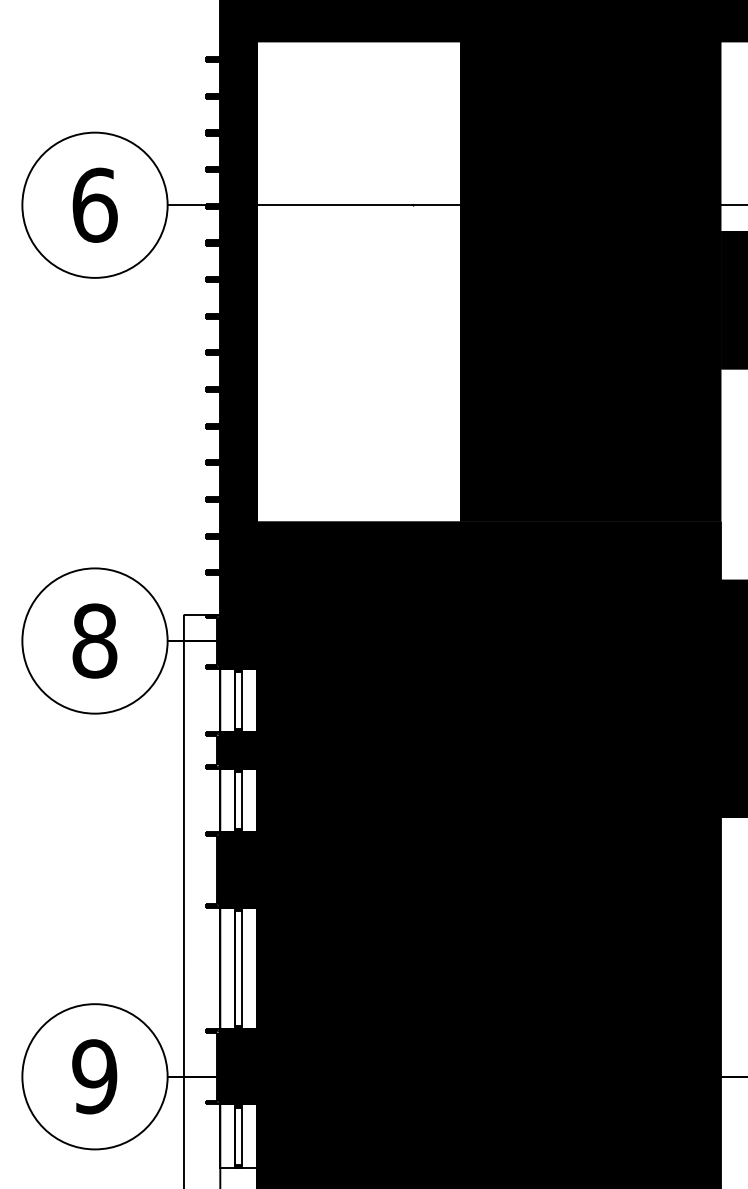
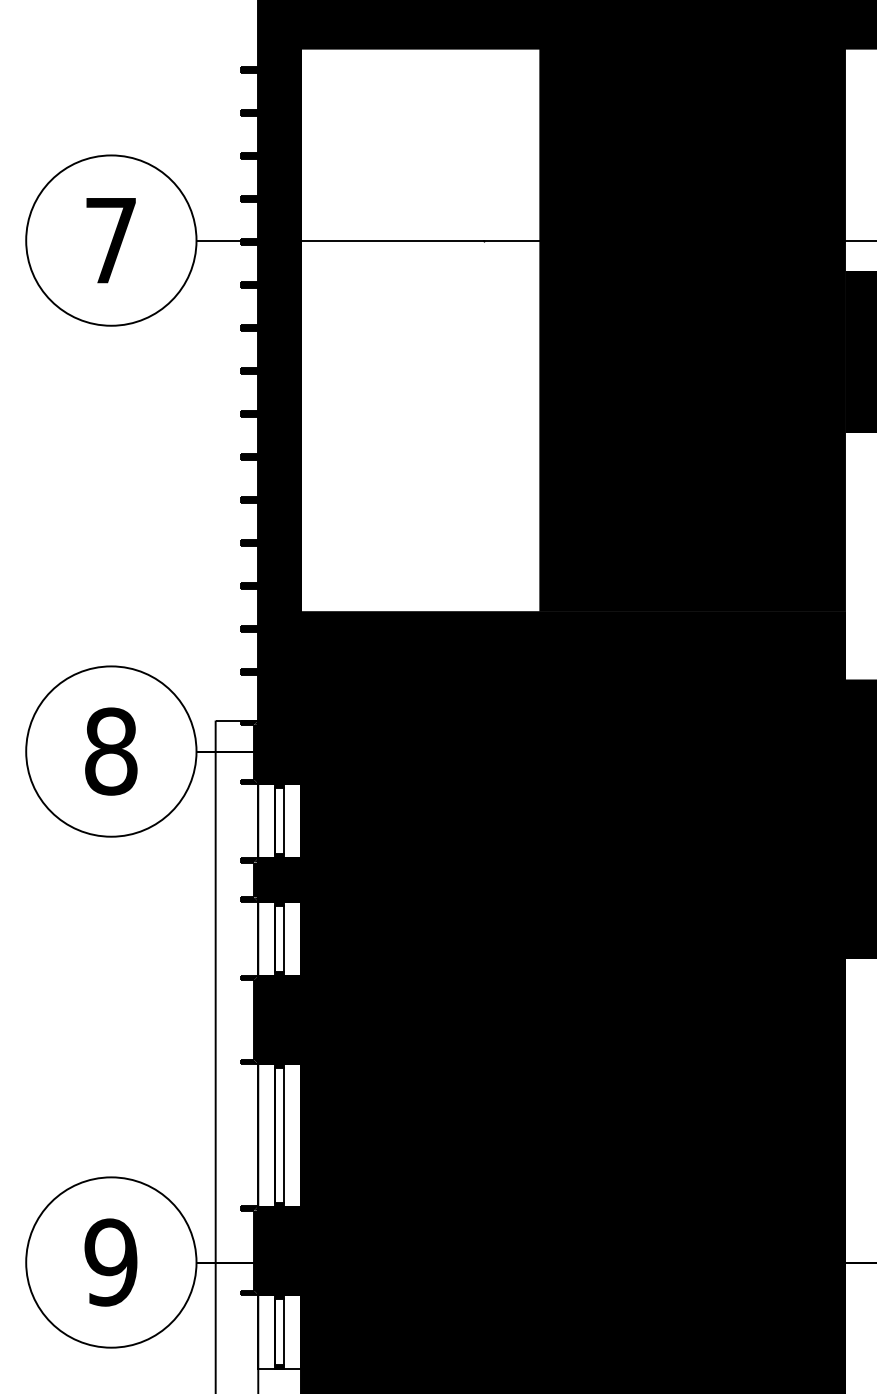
text: (94, 204) -> (110, 239), 6 -> 7

